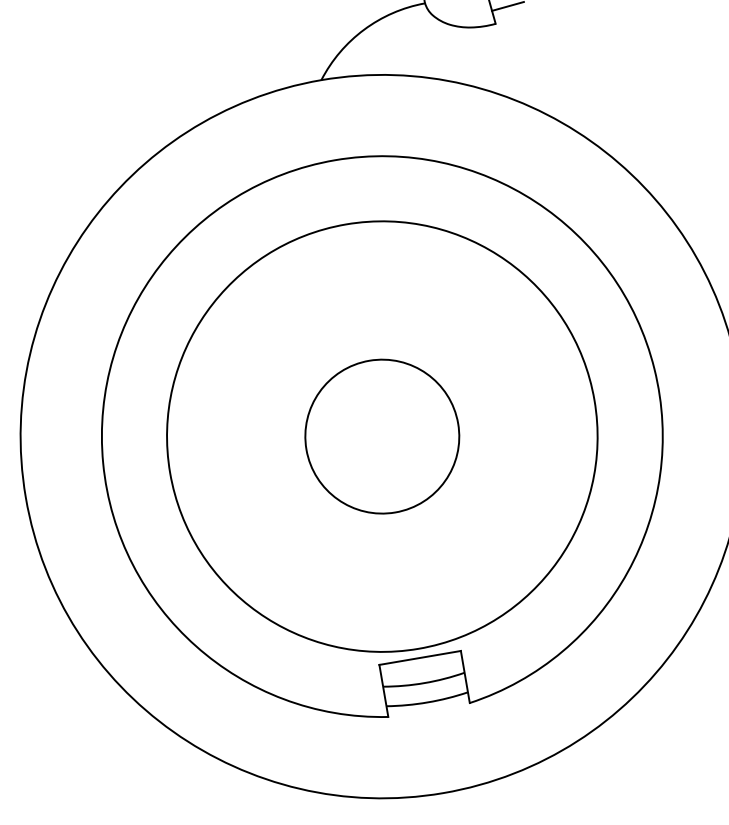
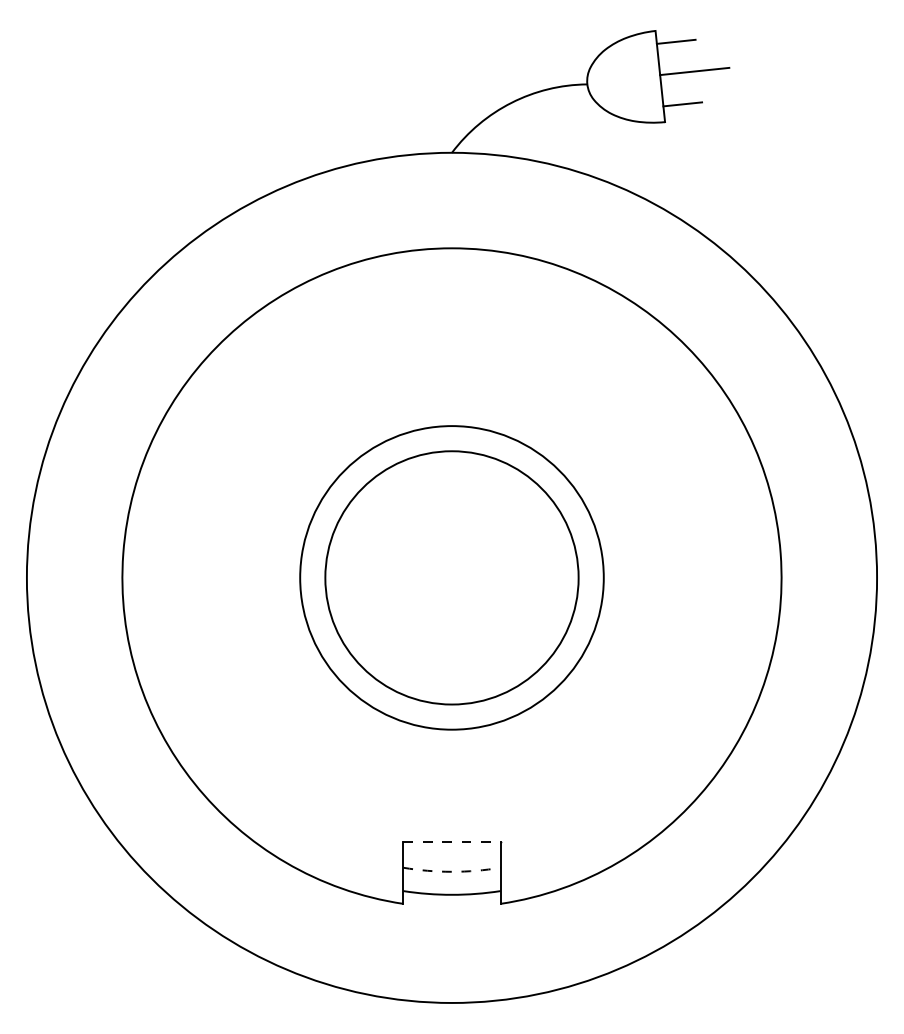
circle: (381, 436) -> (451, 577), size x0.6
circle: (381, 436) -> (451, 577), size x1.4
line: (420, 657) -> (452, 841), solid -> dashed
arc: (424, 682) -> (452, 871), solid -> dashed

